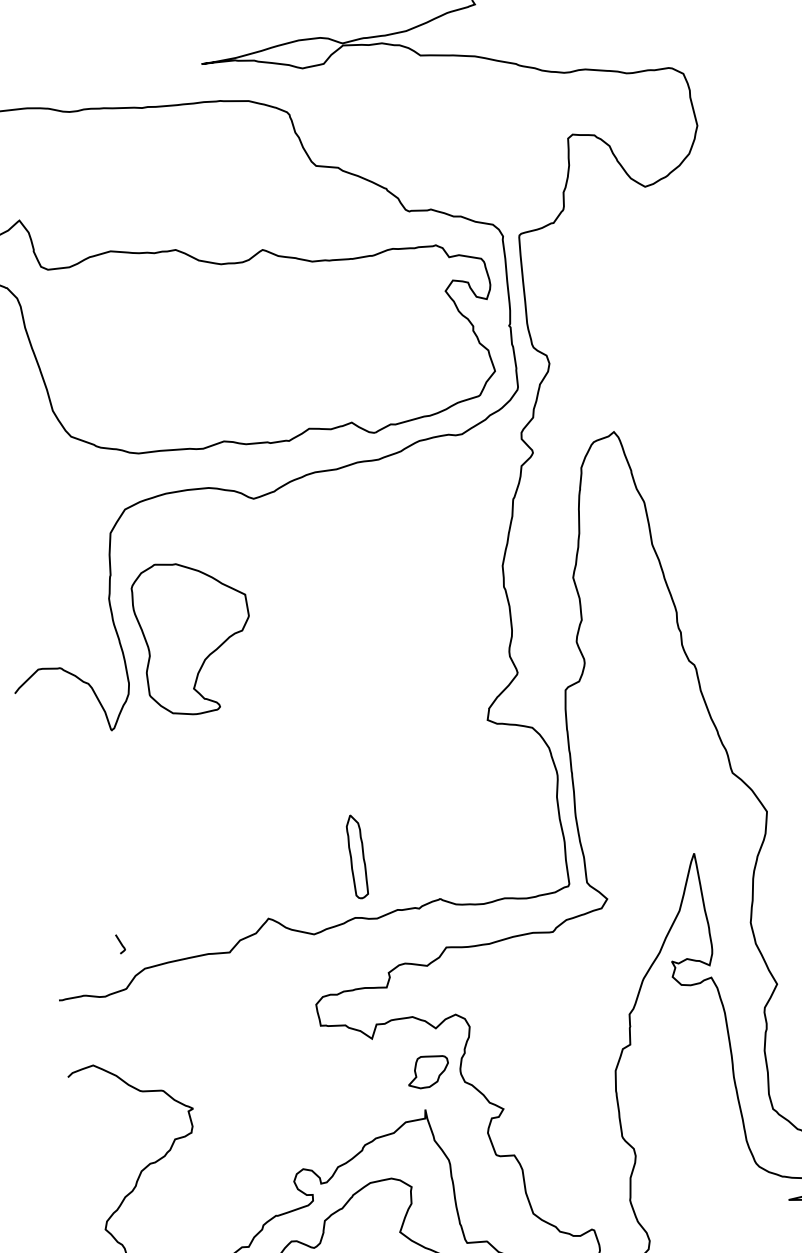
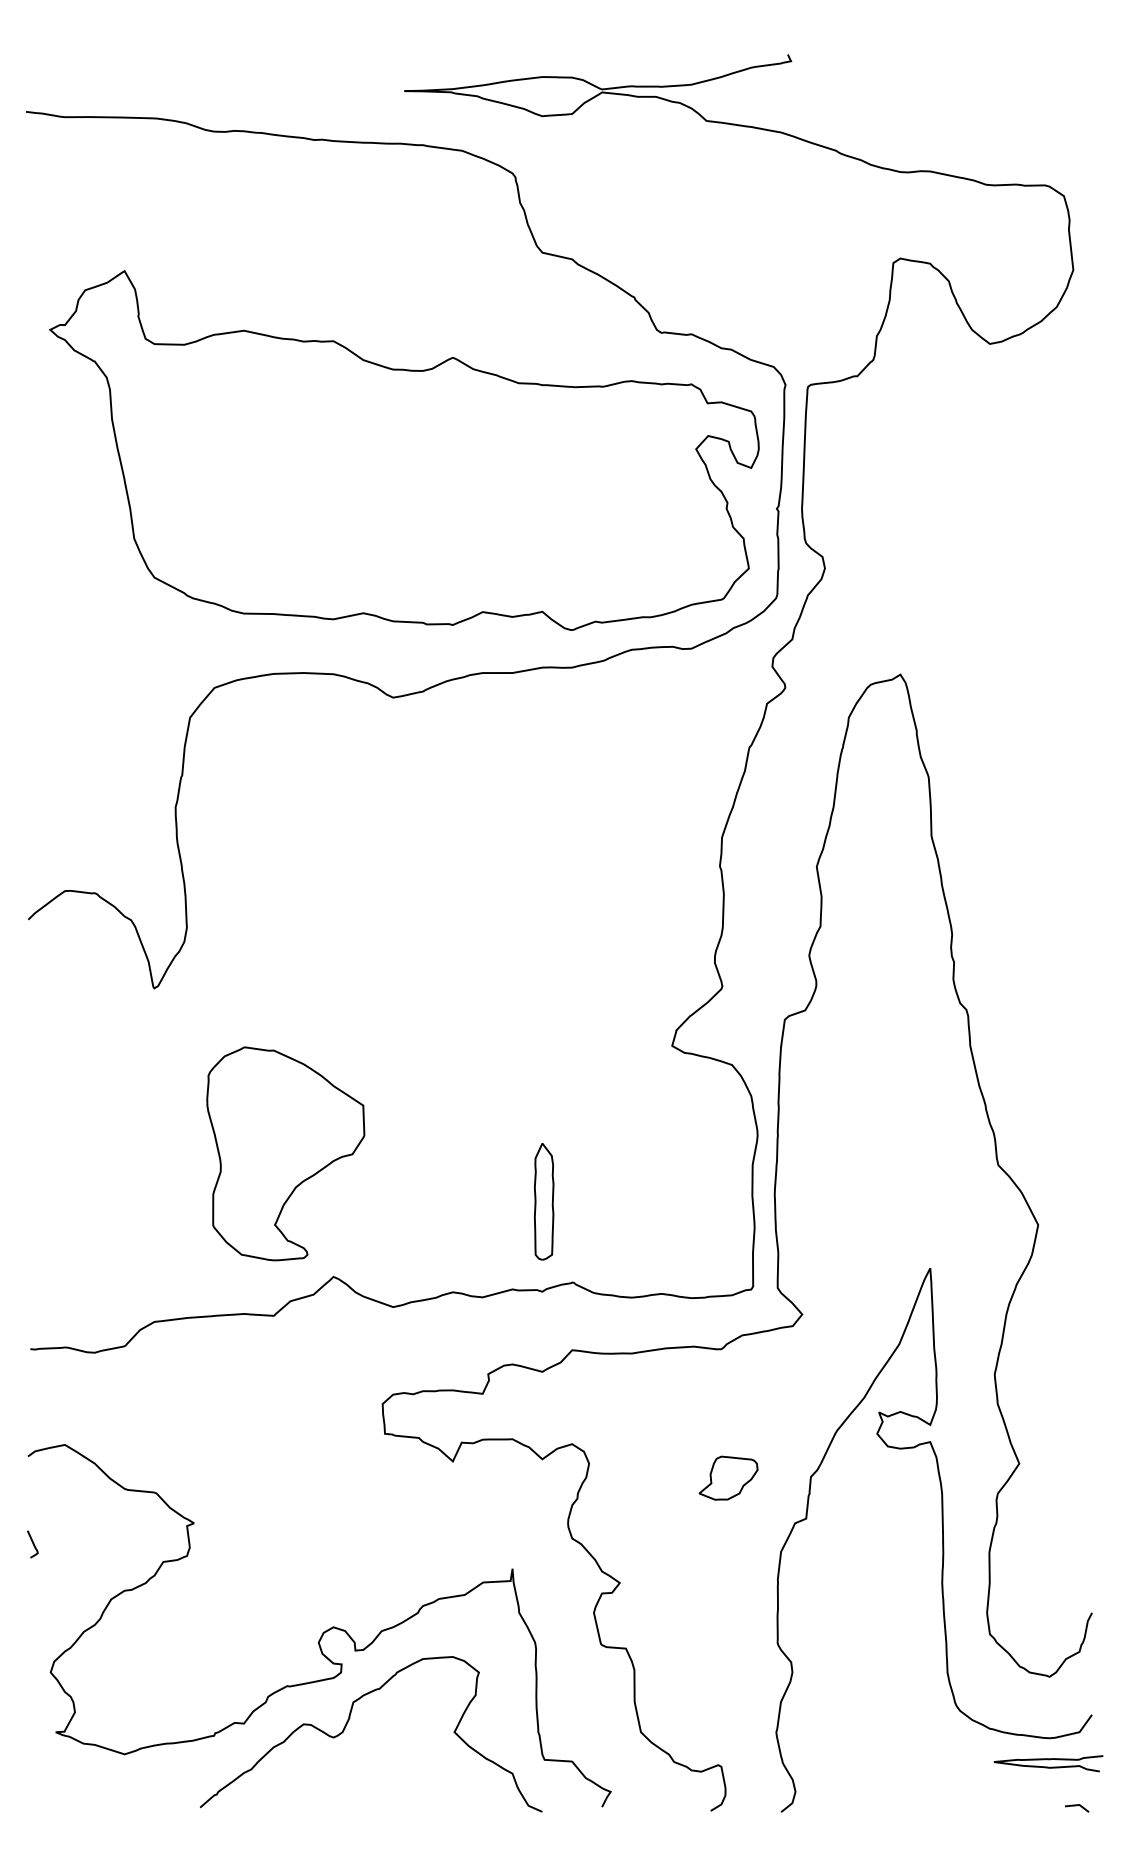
part: (194, 636) -> (285, 1153), moved
part: (356, 856) -> (543, 1201), moved
curve: (120, 944) -> (32, 1544), moved
part: (428, 1071) -> (728, 1477), moved

